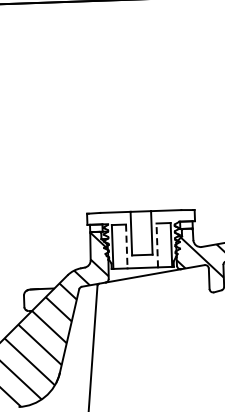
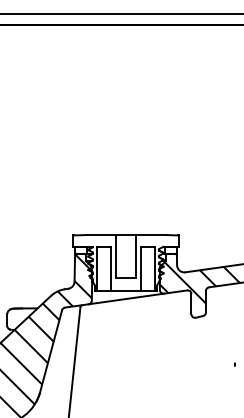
line: (157, 245) -> (141, 269), dashed -> solid
line: (126, 246) -> (110, 269), dashed -> solid

